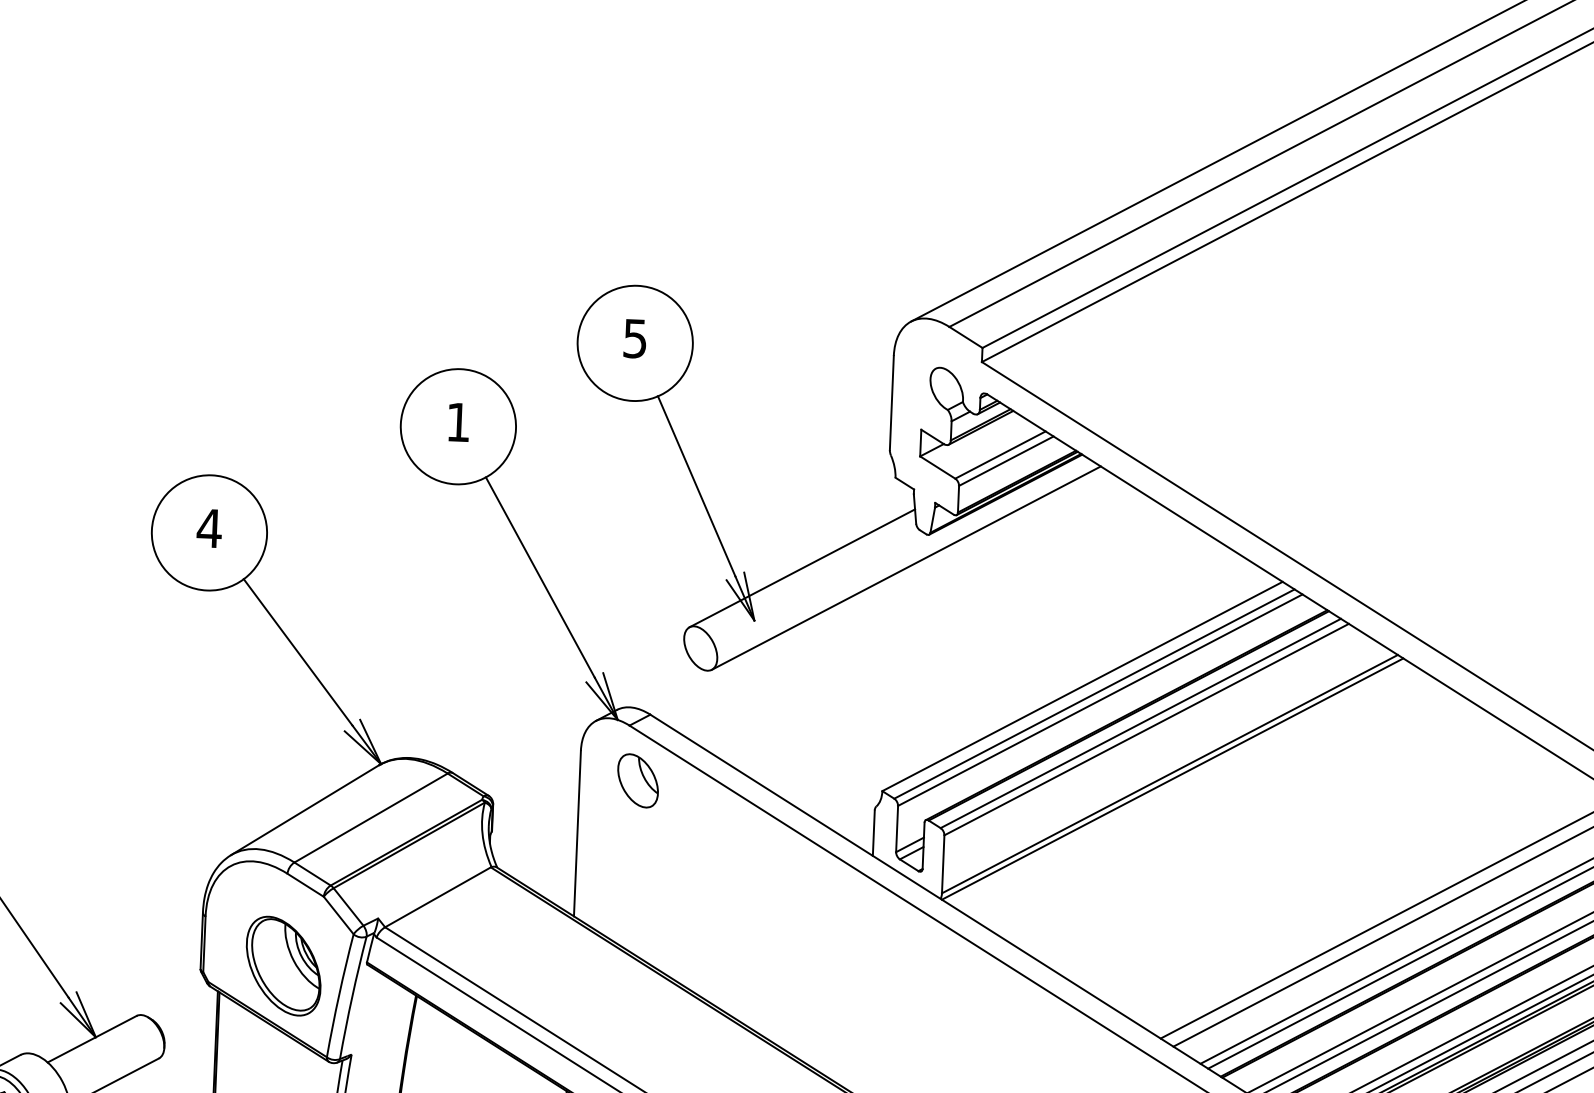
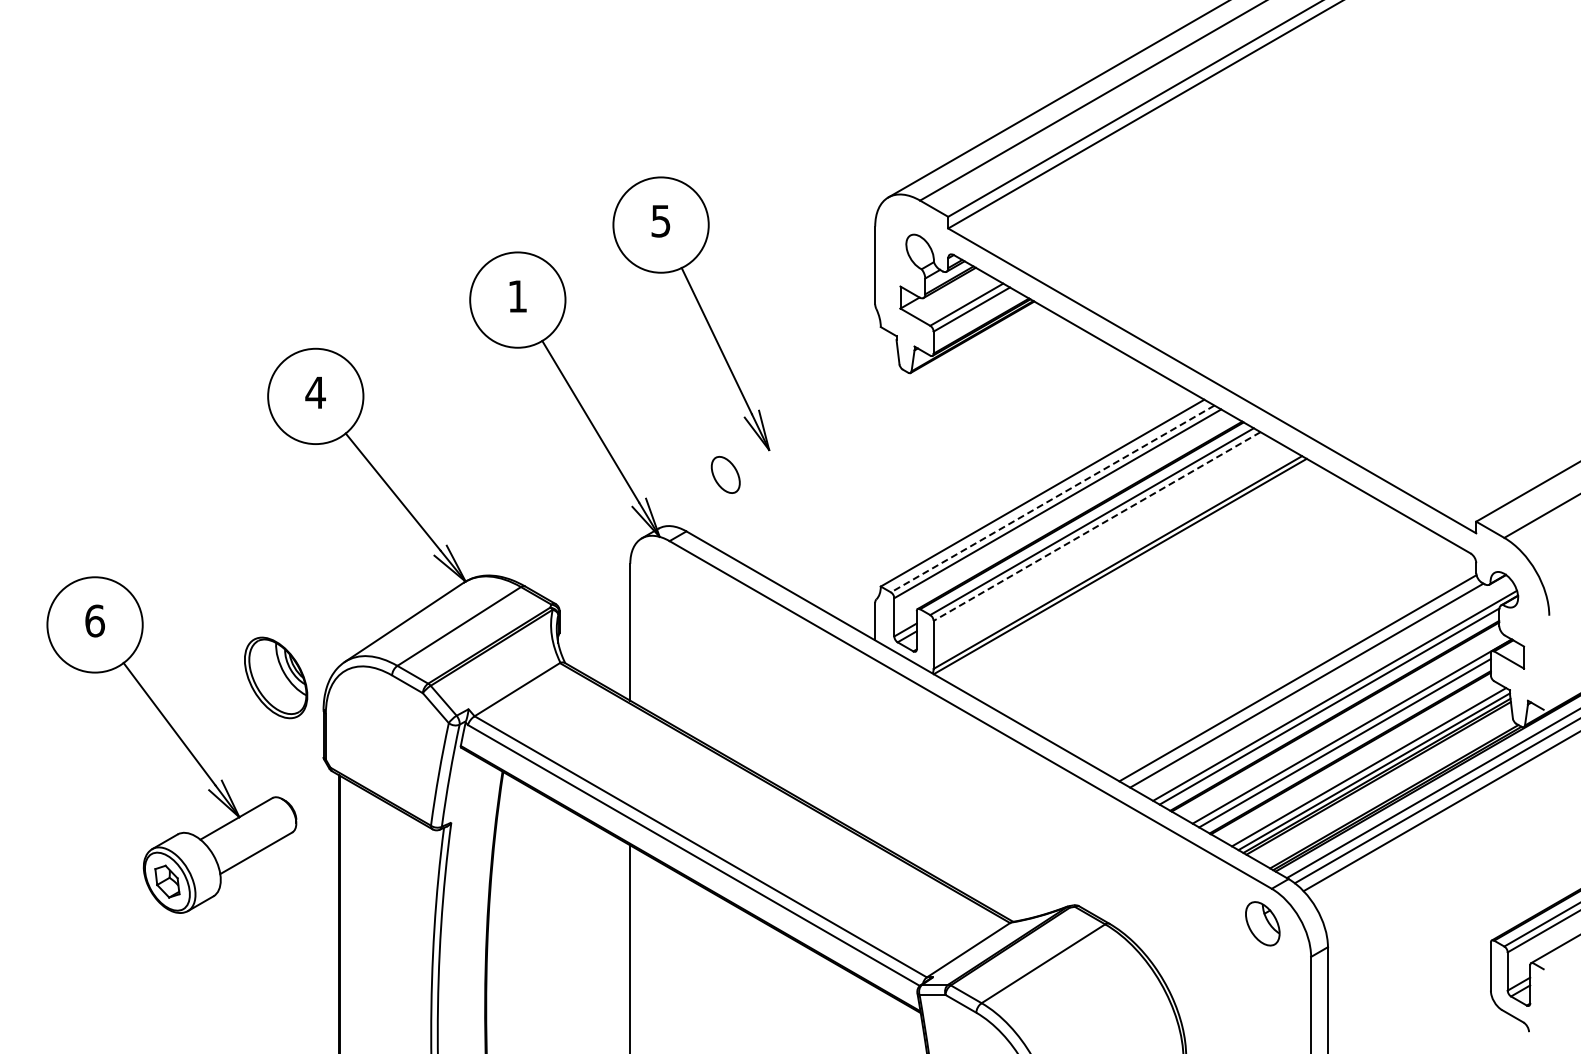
line: (801, 567) -> (806, 404), removed
line: (905, 568) -> (892, 401), removed
line: (1094, 693) -> (1052, 498), solid -> dashed
line: (1147, 729) -> (1097, 526), solid -> dashed
part: (637, 780) -> (678, 586), removed
part: (284, 965) -> (276, 677), moved

